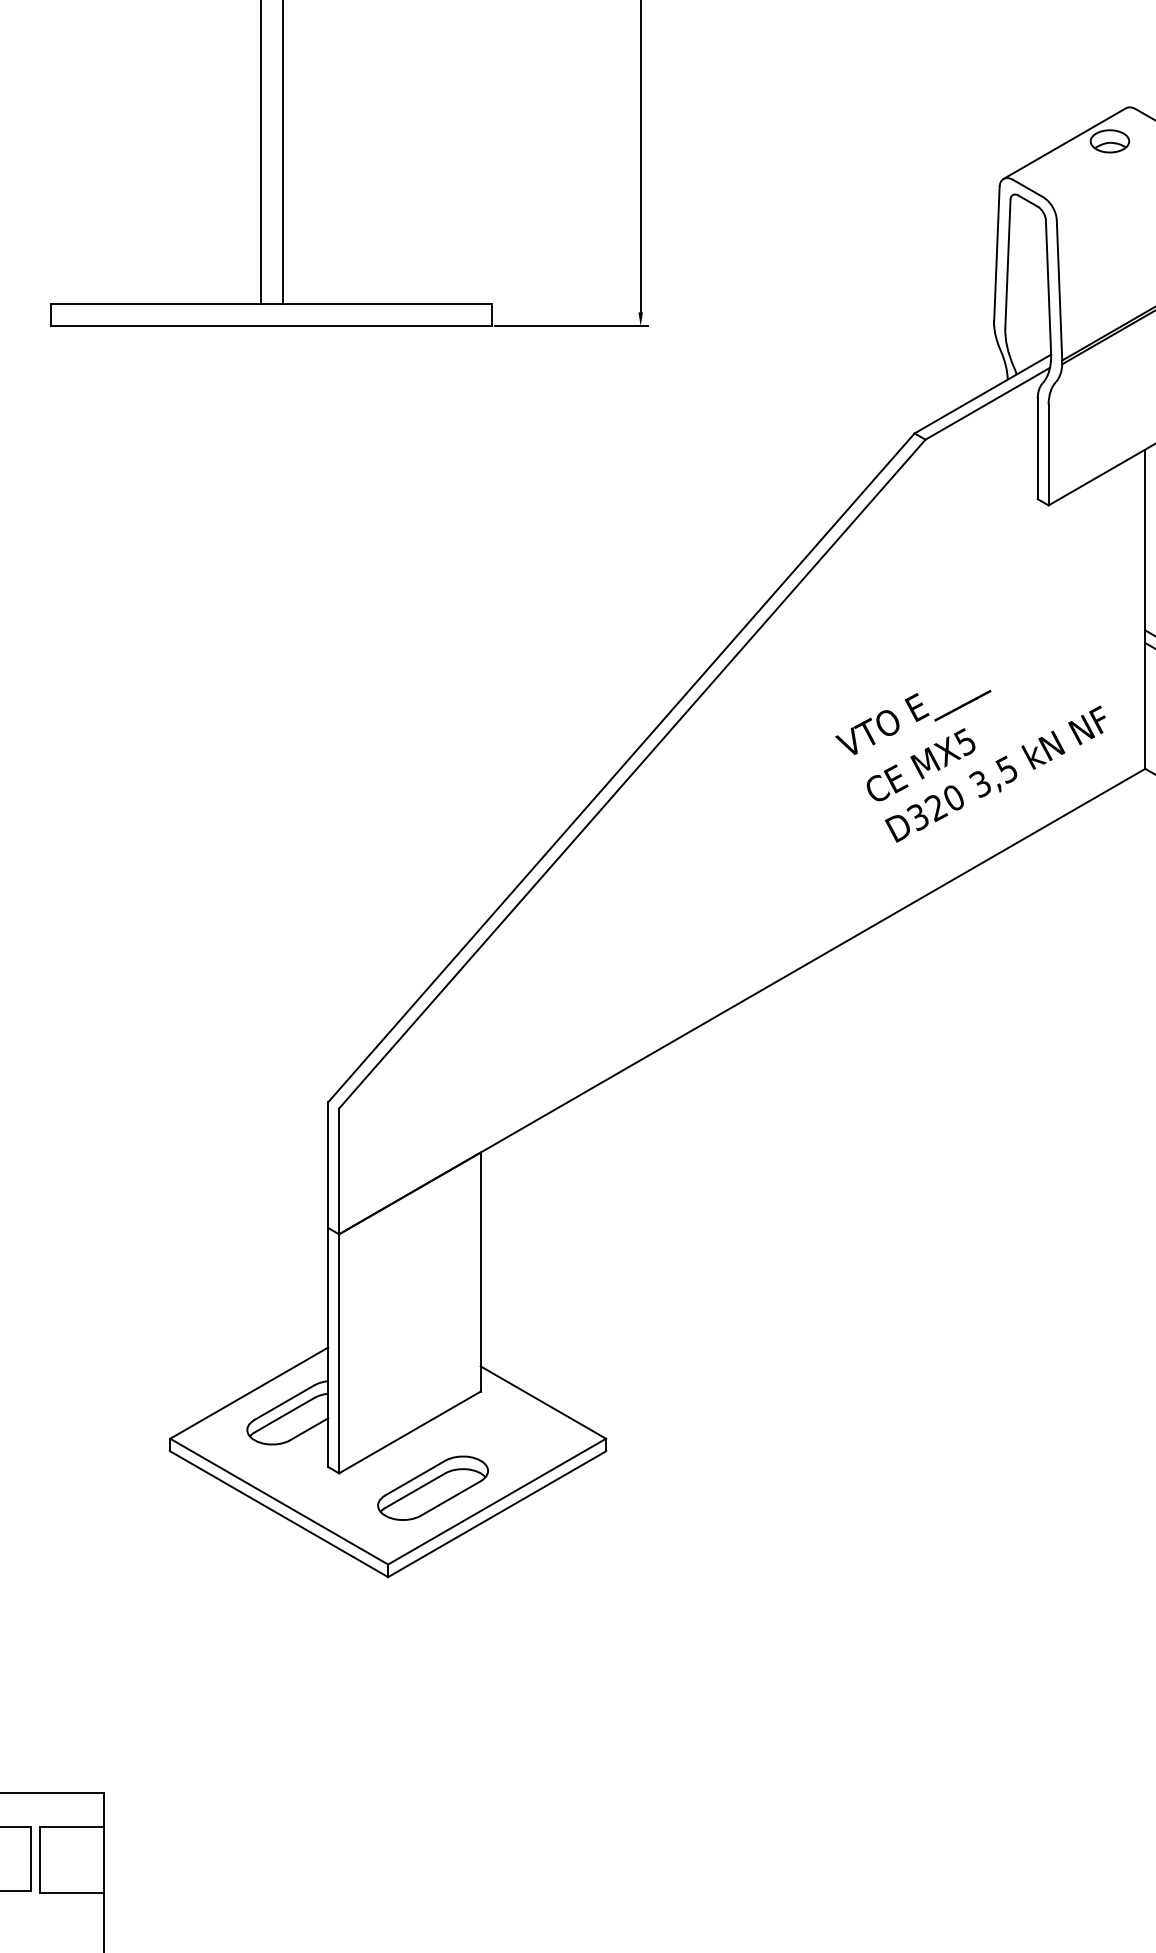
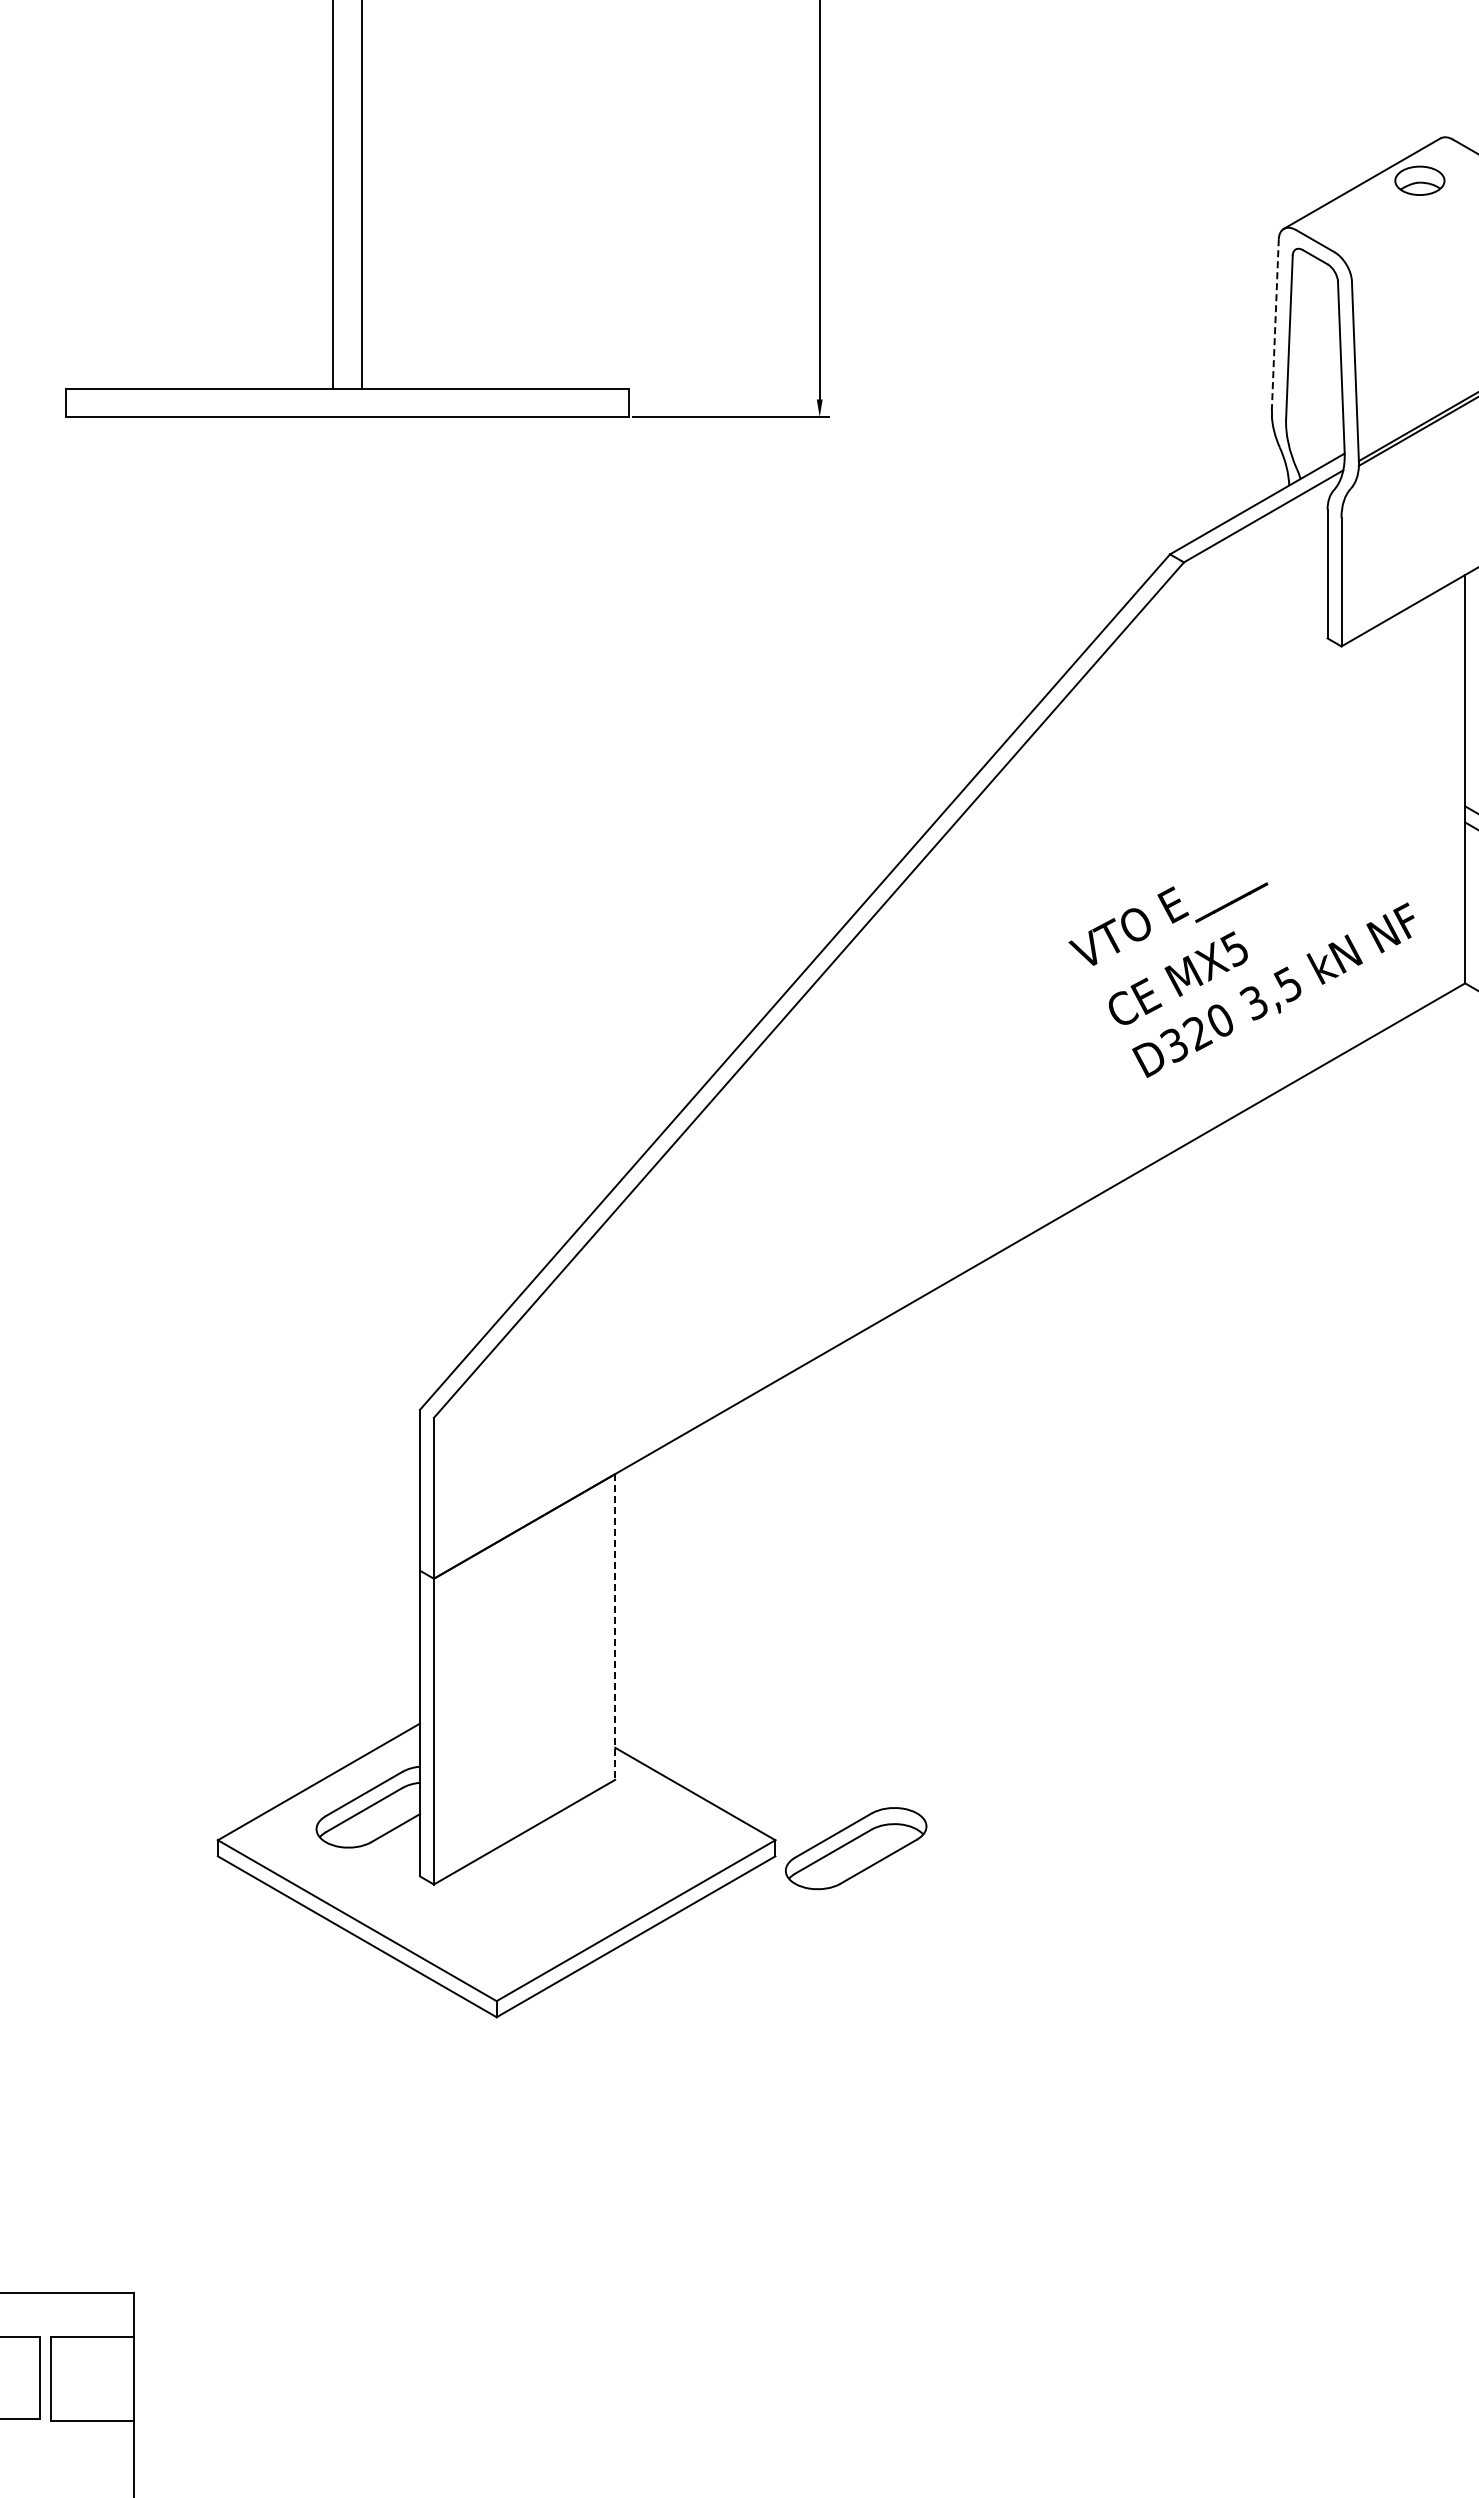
line: (997, 254) -> (1275, 325), solid -> dashed
line: (481, 1272) -> (615, 1627), solid -> dashed
part: (433, 1488) -> (856, 1848), moved

